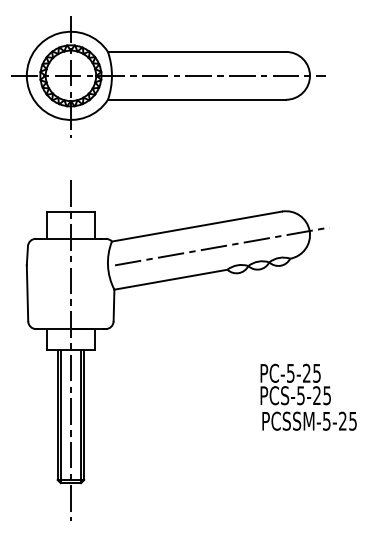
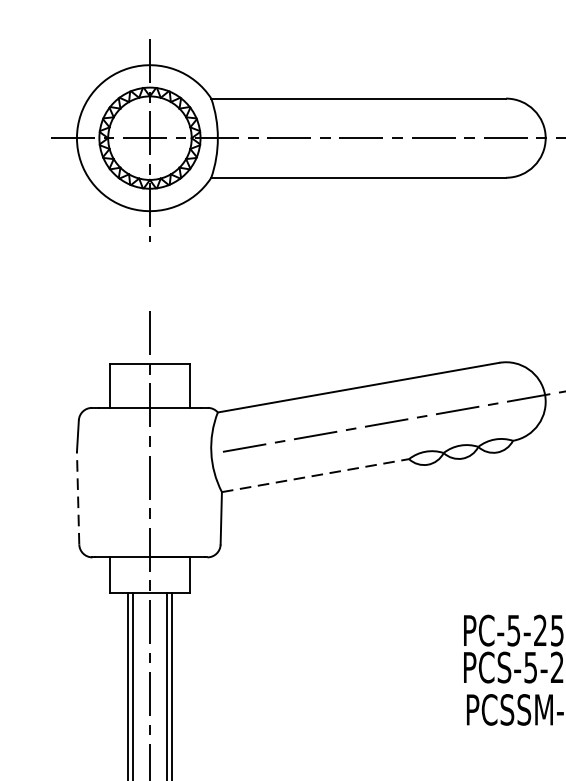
line: (171, 279) -> (316, 475), solid -> dashed
line: (27, 292) -> (78, 496), solid -> dashed

